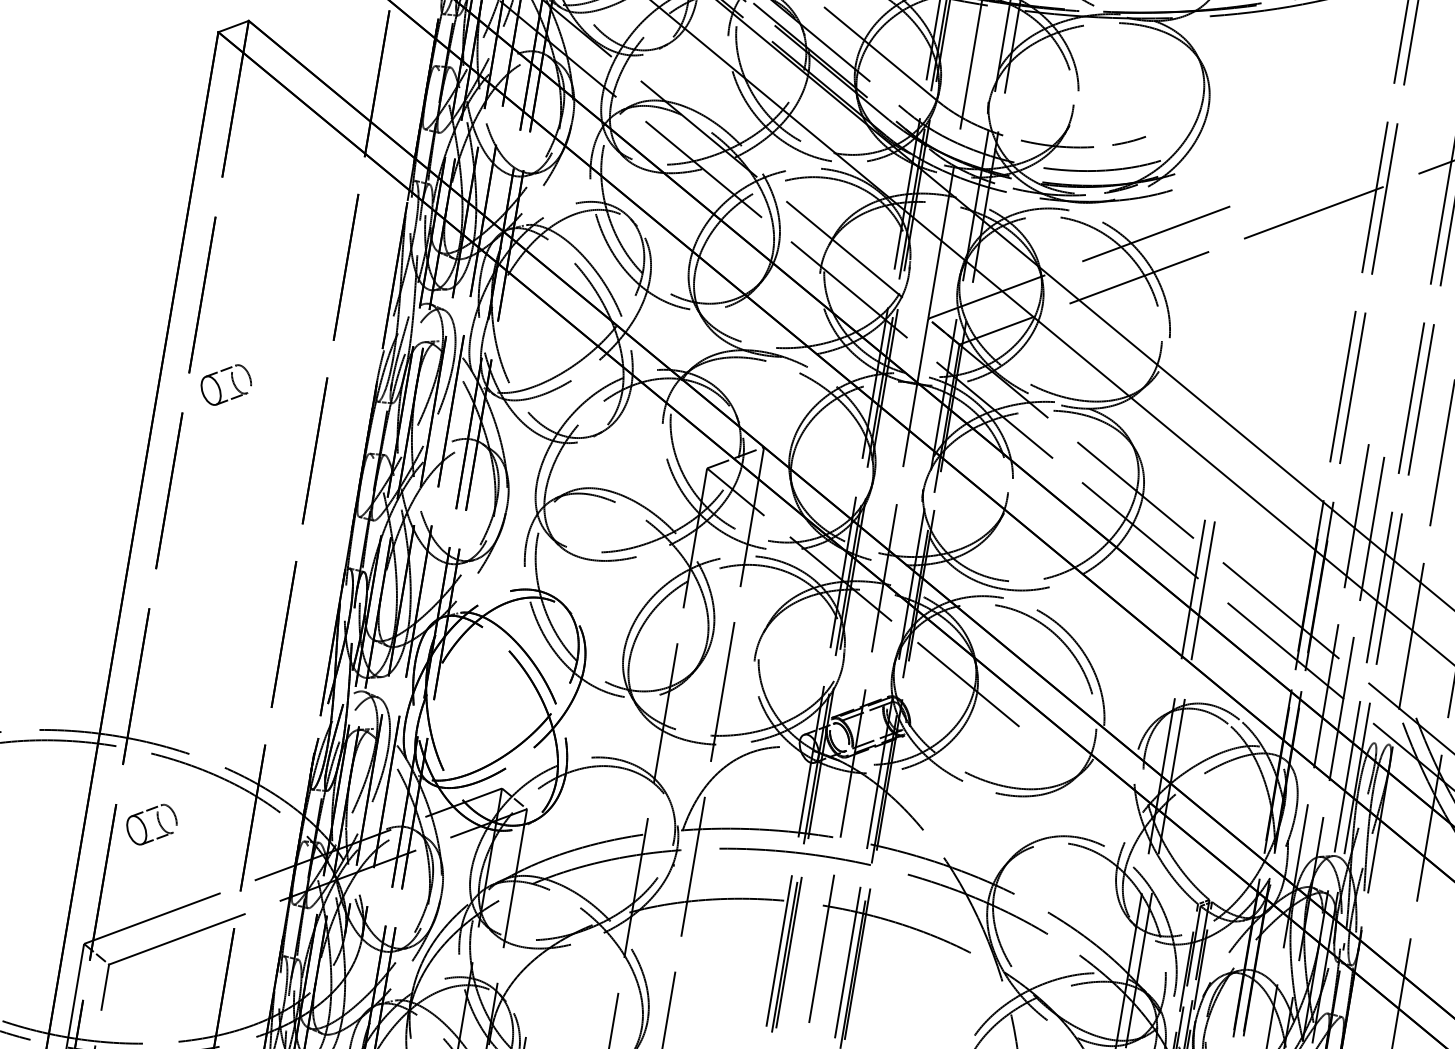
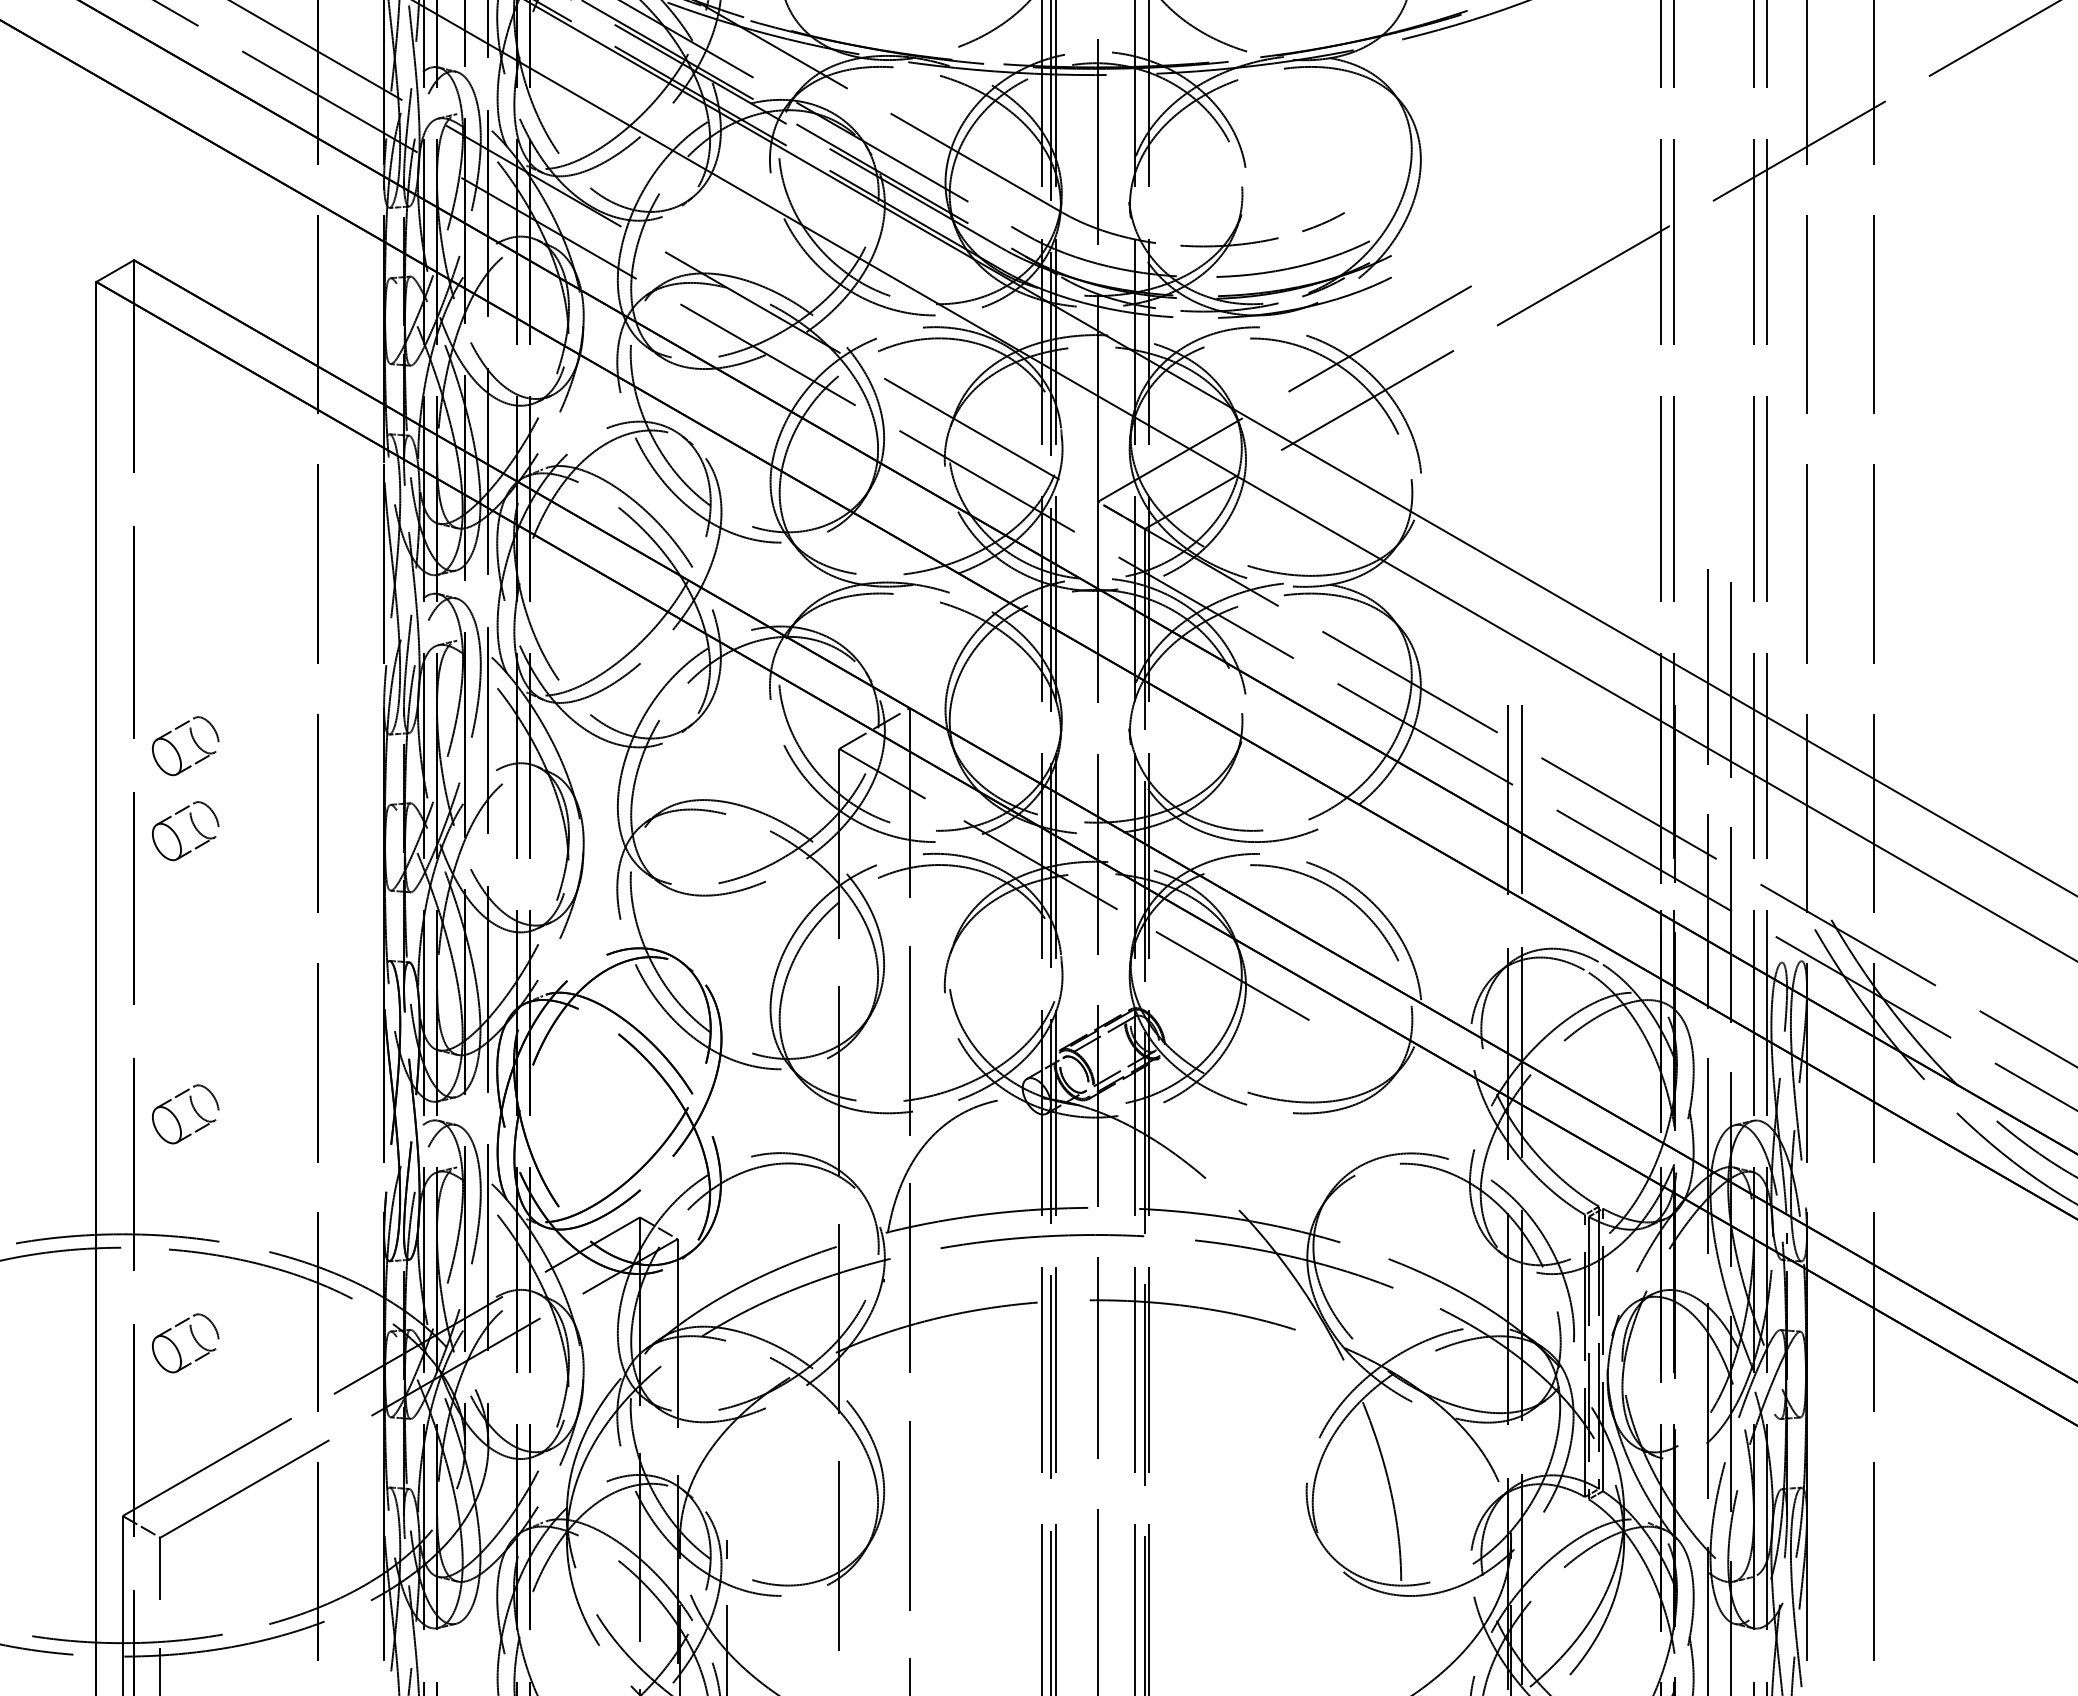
part: (209, 450) -> (178, 836), added
part: (173, 658) -> (177, 1118), added

